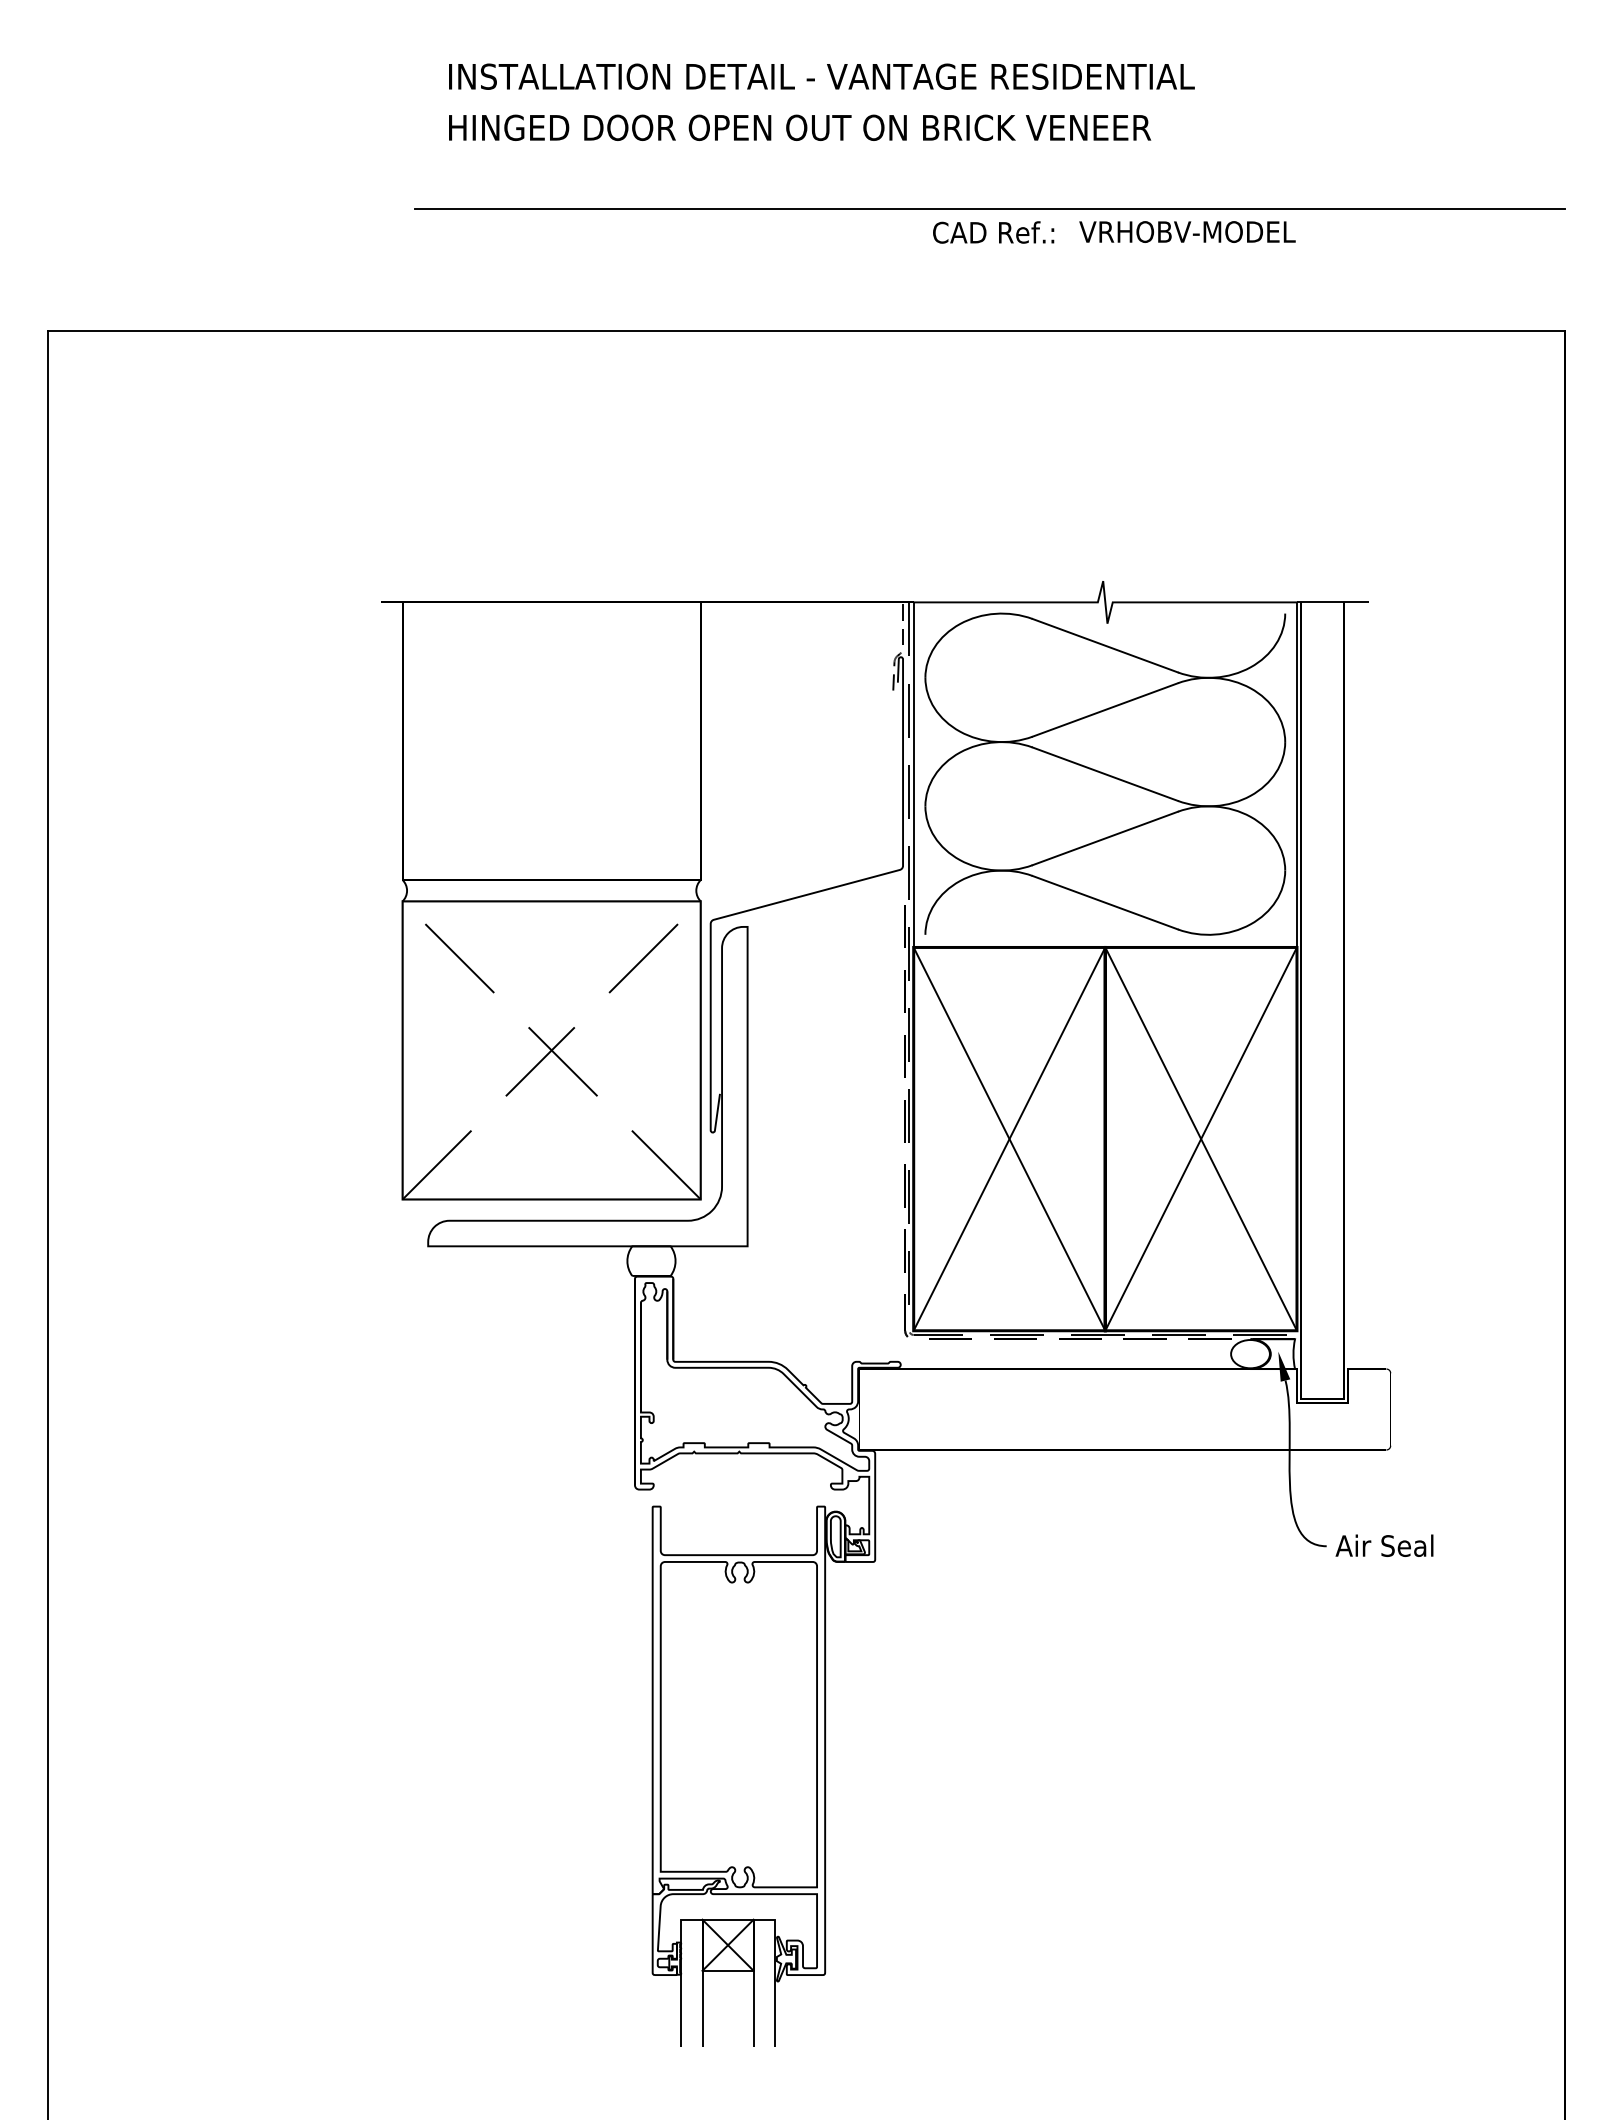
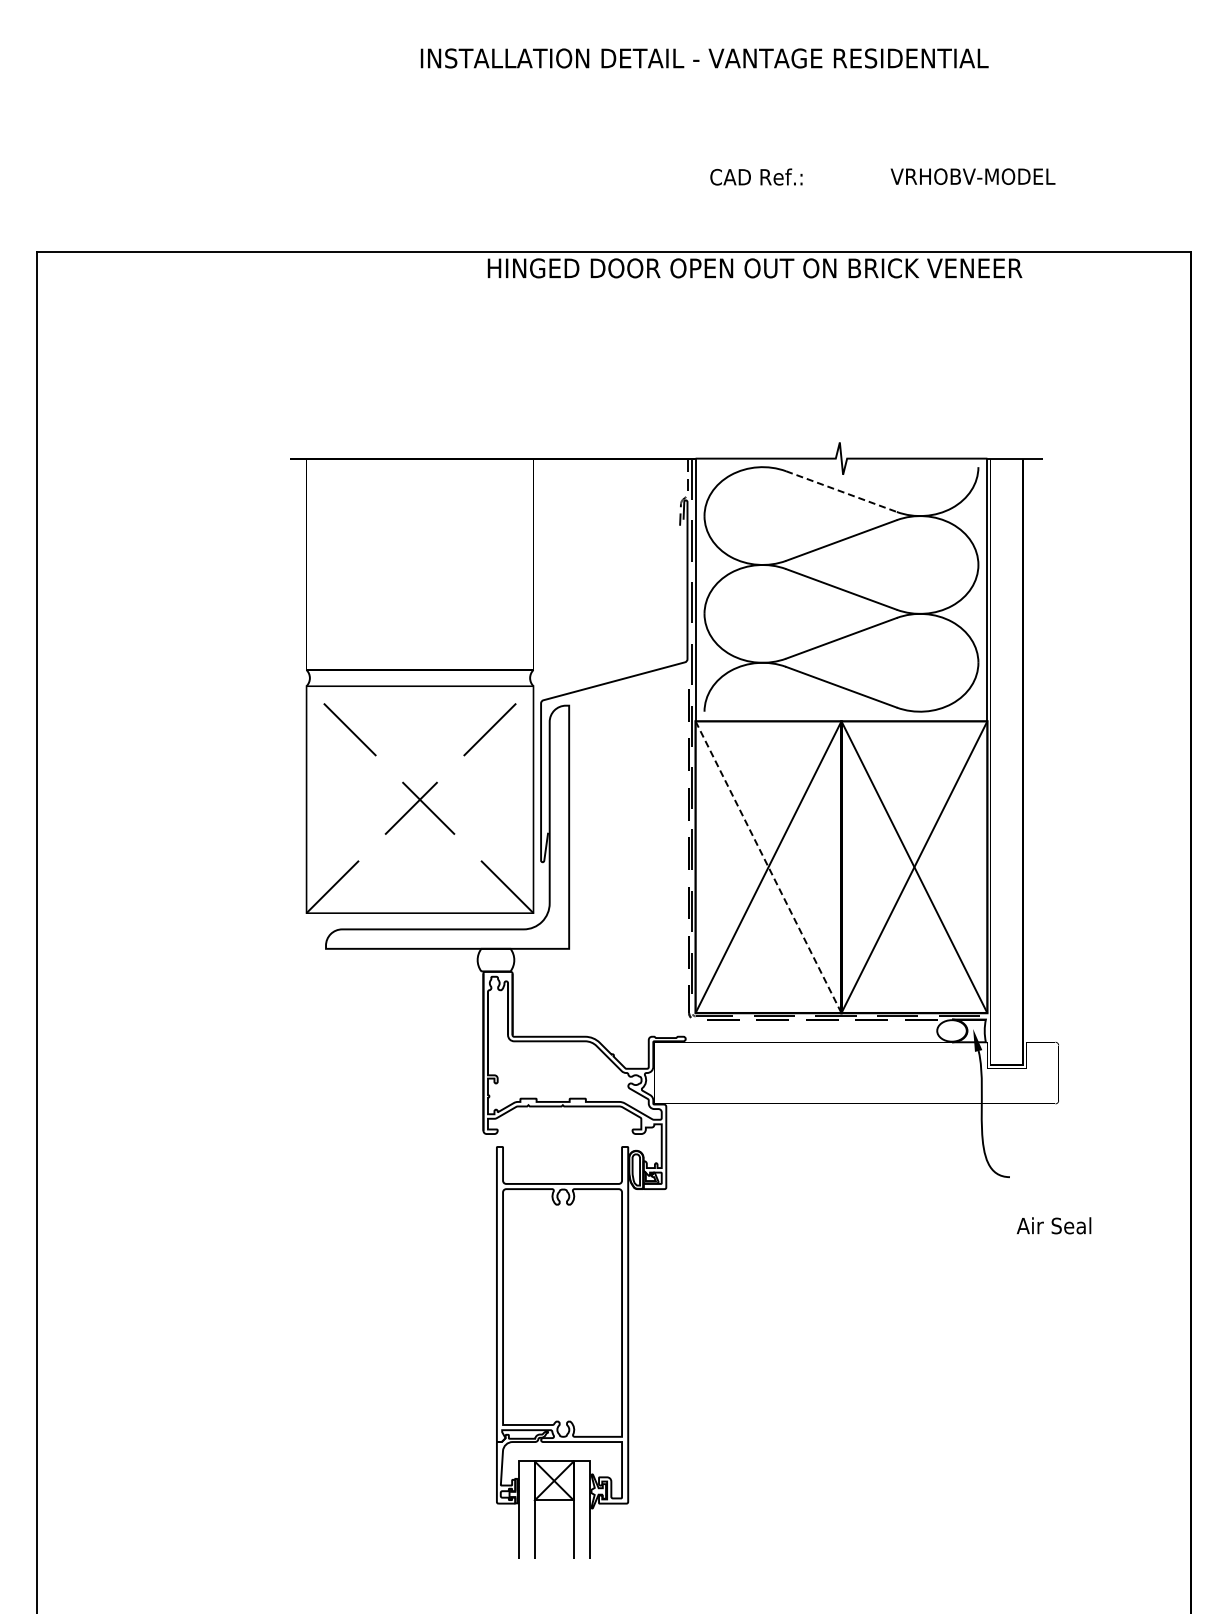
text: (821, 76) -> (704, 58), moved
text: (799, 128) -> (754, 268), moved
line: (989, 209) -> (753, 159), removed
text: (1186, 231) -> (972, 176), moved
line: (1105, 645) -> (841, 491), solid -> dashed
line: (1009, 1139) -> (768, 867), solid -> dashed
text: (1383, 1545) -> (1053, 1225), moved

